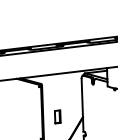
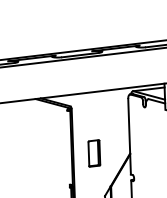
part: (57, 116) -> (93, 152), size x1.43

